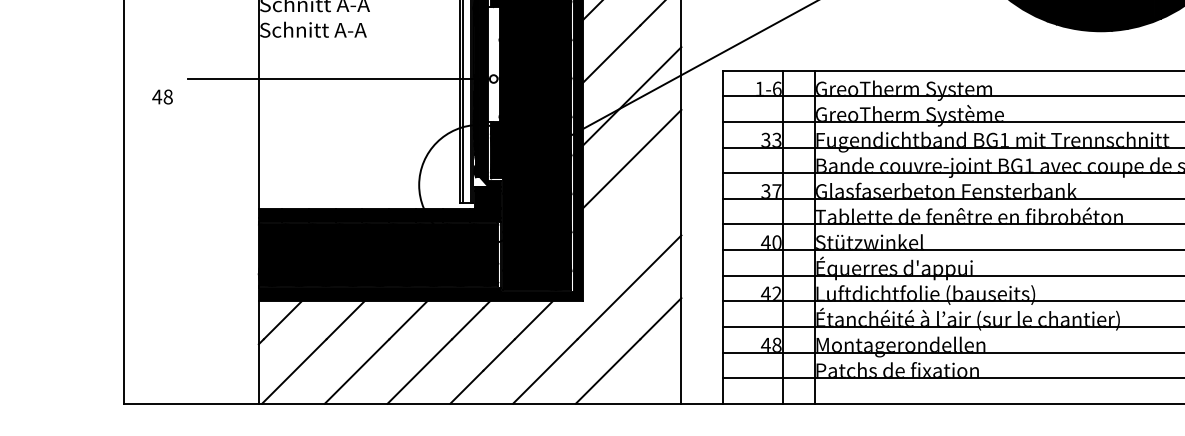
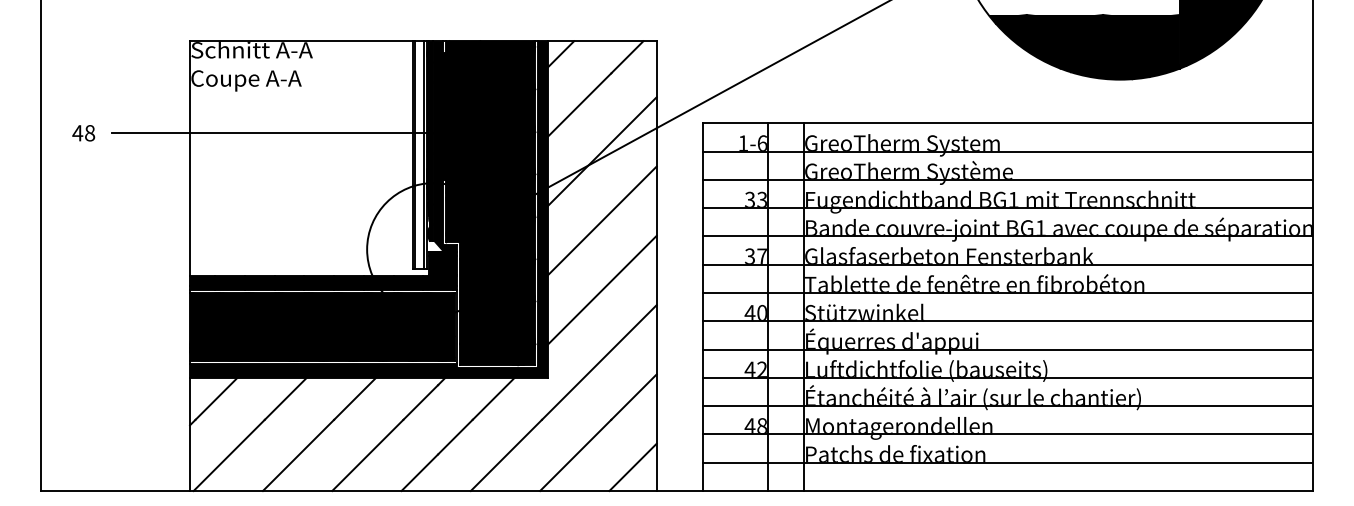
text: (313, 32) -> (250, 80), Schnitt A-A -> Coupe A-A
fill: (493, 64) -> (449, 116), added
text: (162, 97) -> (83, 133), moved
line: (631, 221) -> (601, 289), added
line: (659, 381) -> (632, 466), added

